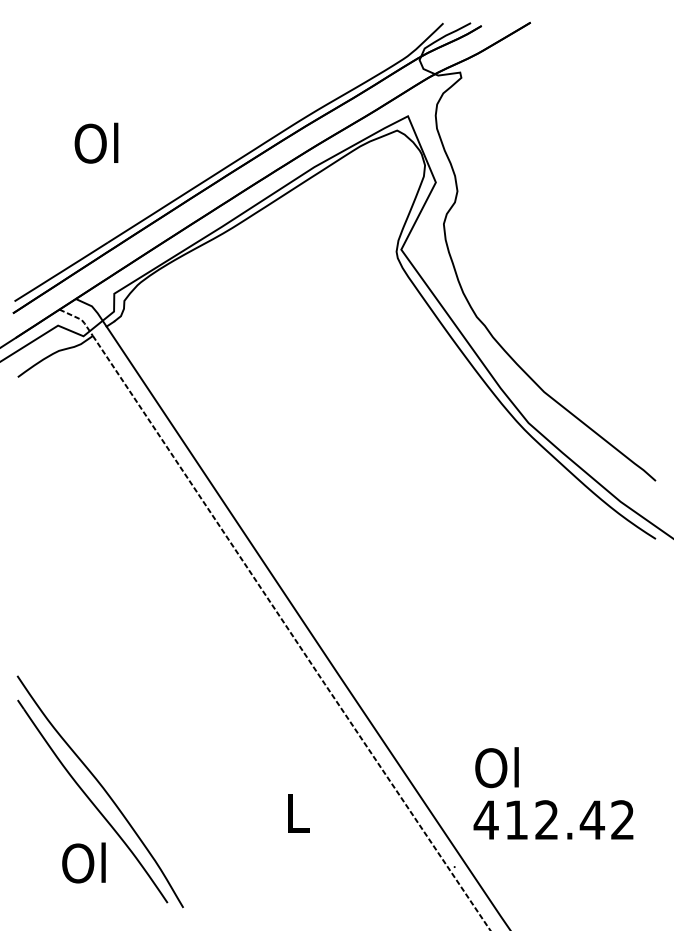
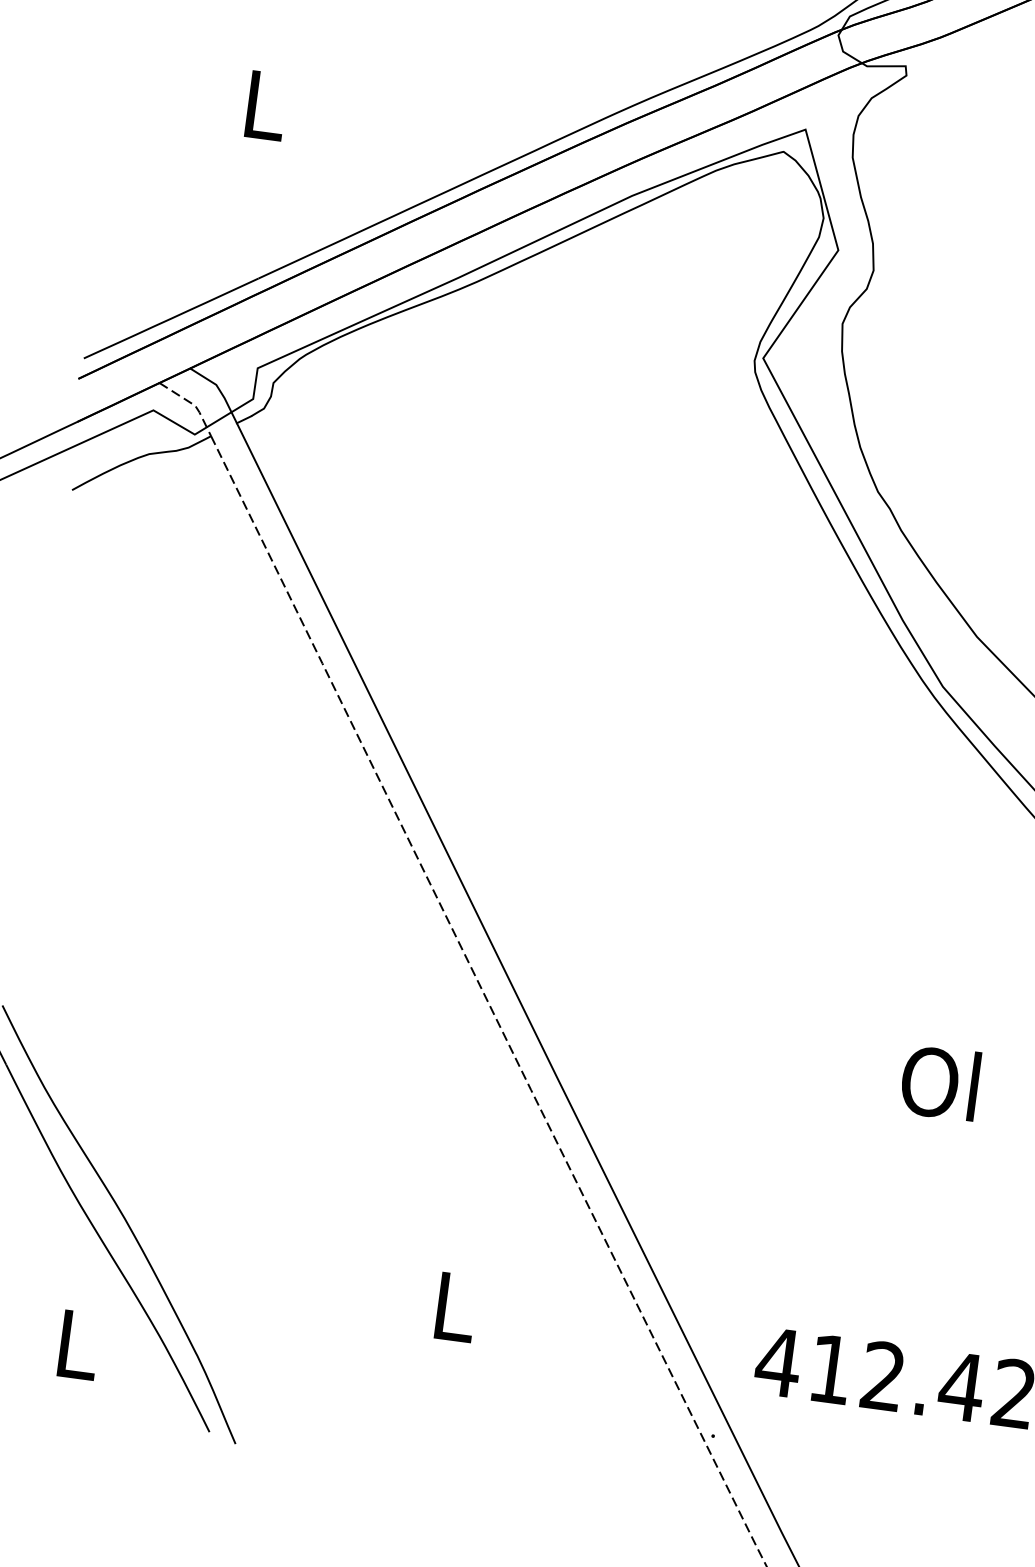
text: (96, 142) -> (261, 103), Ol -> L
text: (496, 767) -> (939, 1082), moved
text: (83, 862) -> (73, 1342), Ol -> L

